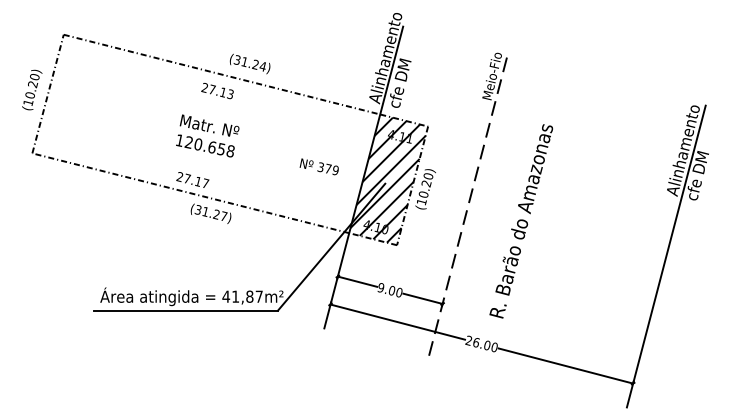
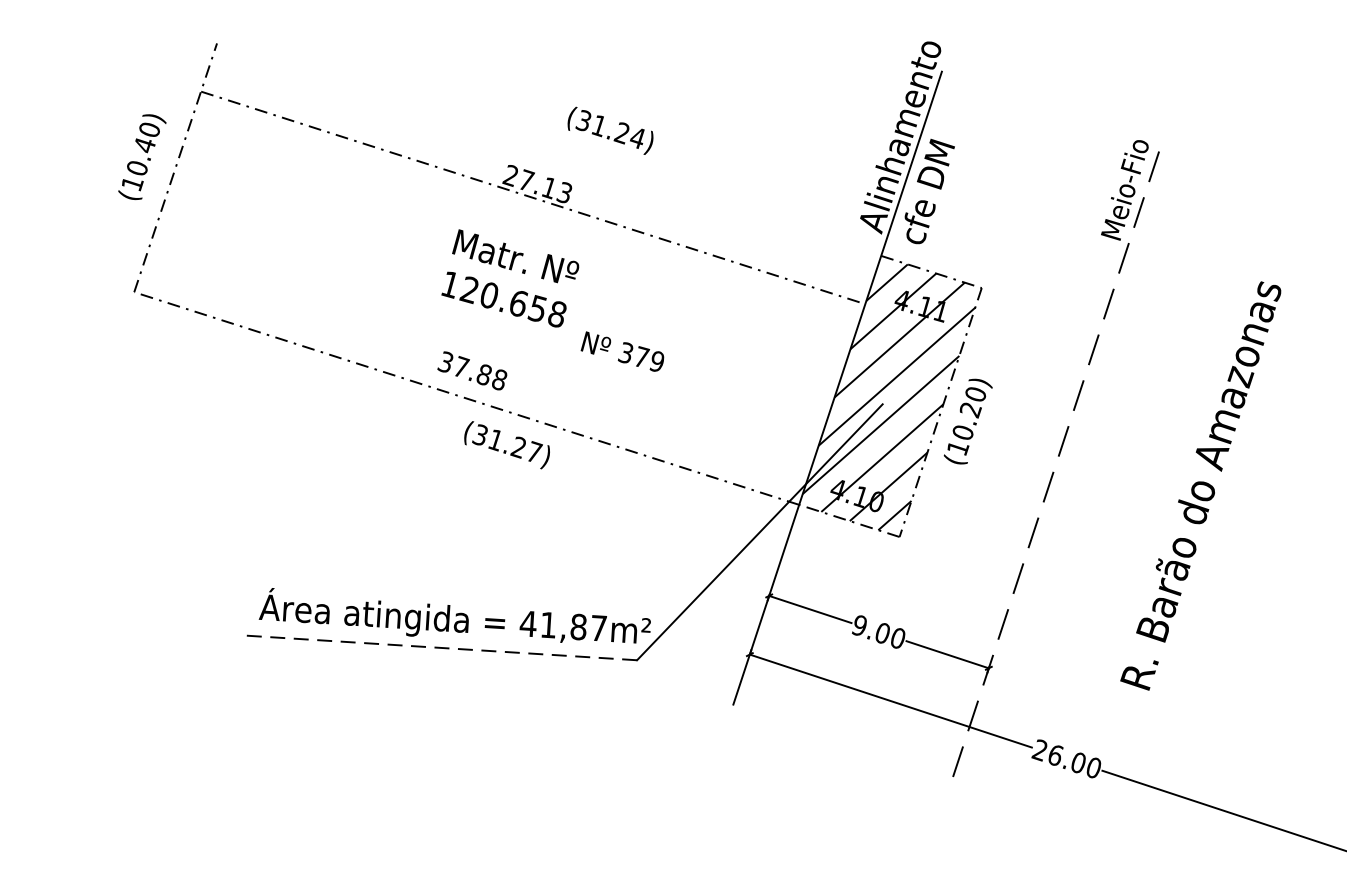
line: (221, 74) -> (532, 197), moved
text: (33, 84) -> (145, 145), (10.20) -> (10.40)
text: (318, 166) -> (621, 350), moved
text: (192, 180) -> (472, 371), 27.17 -> 37.88
text: (520, 221) -> (1199, 485), moved
line: (185, 310) -> (439, 647), solid -> dashed

